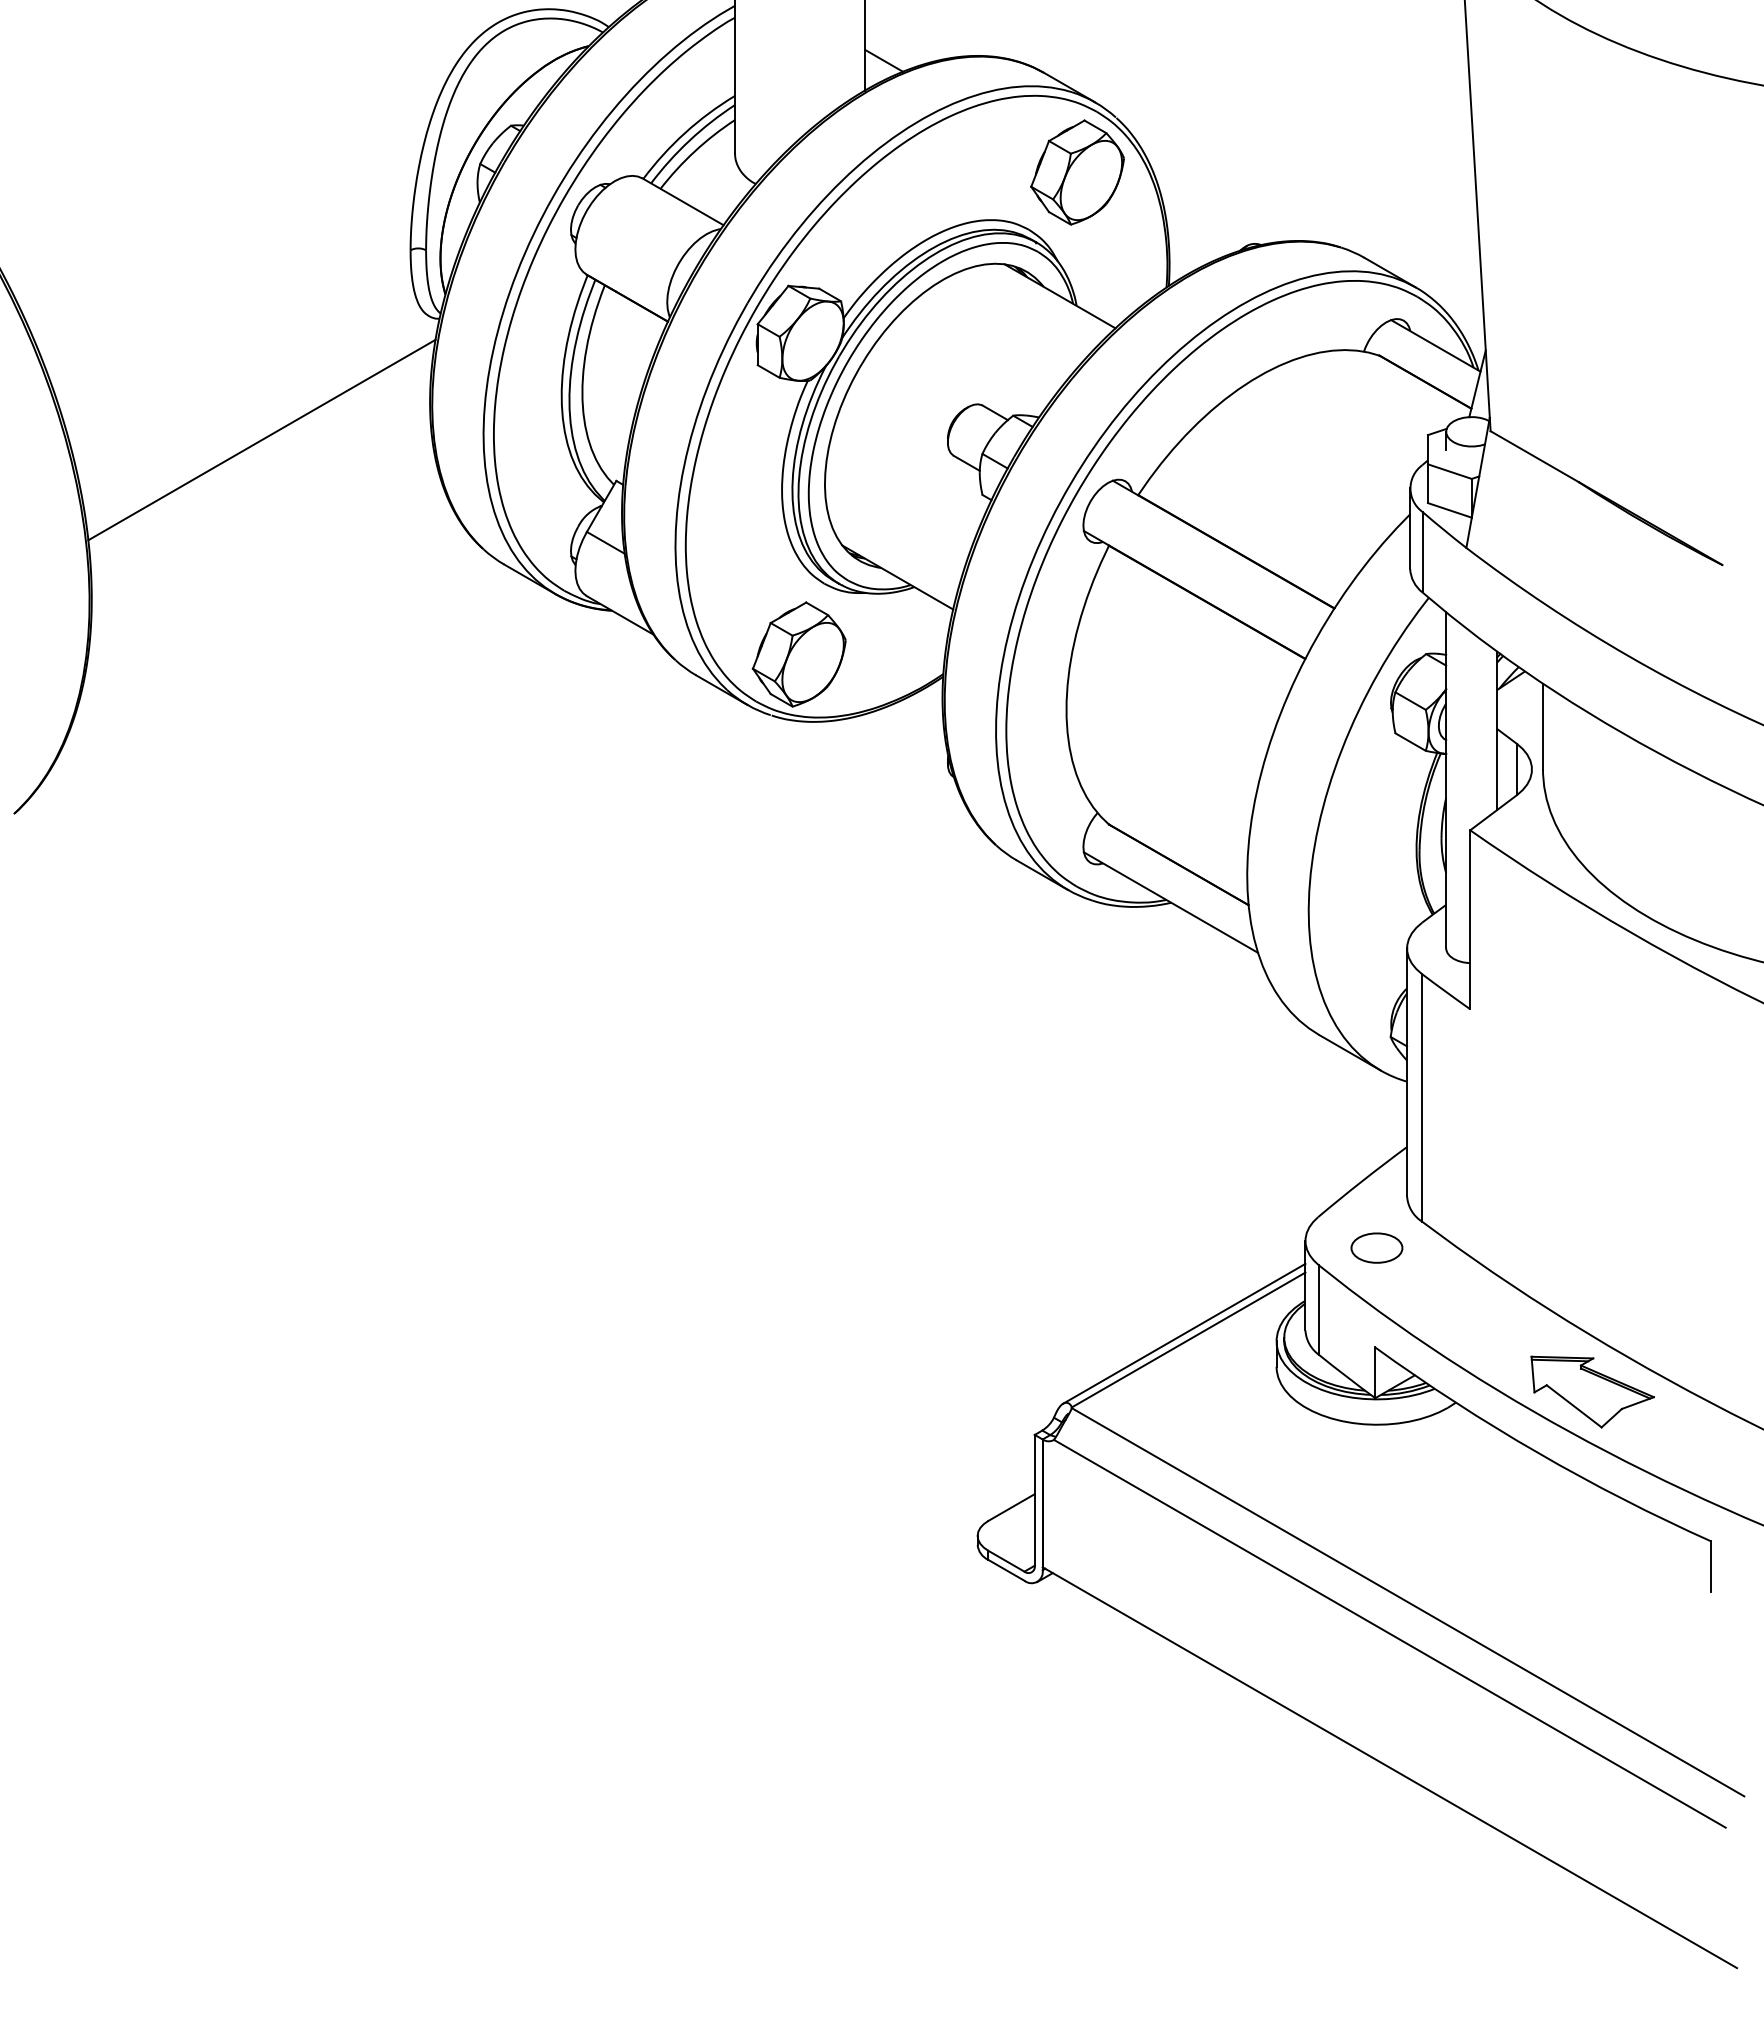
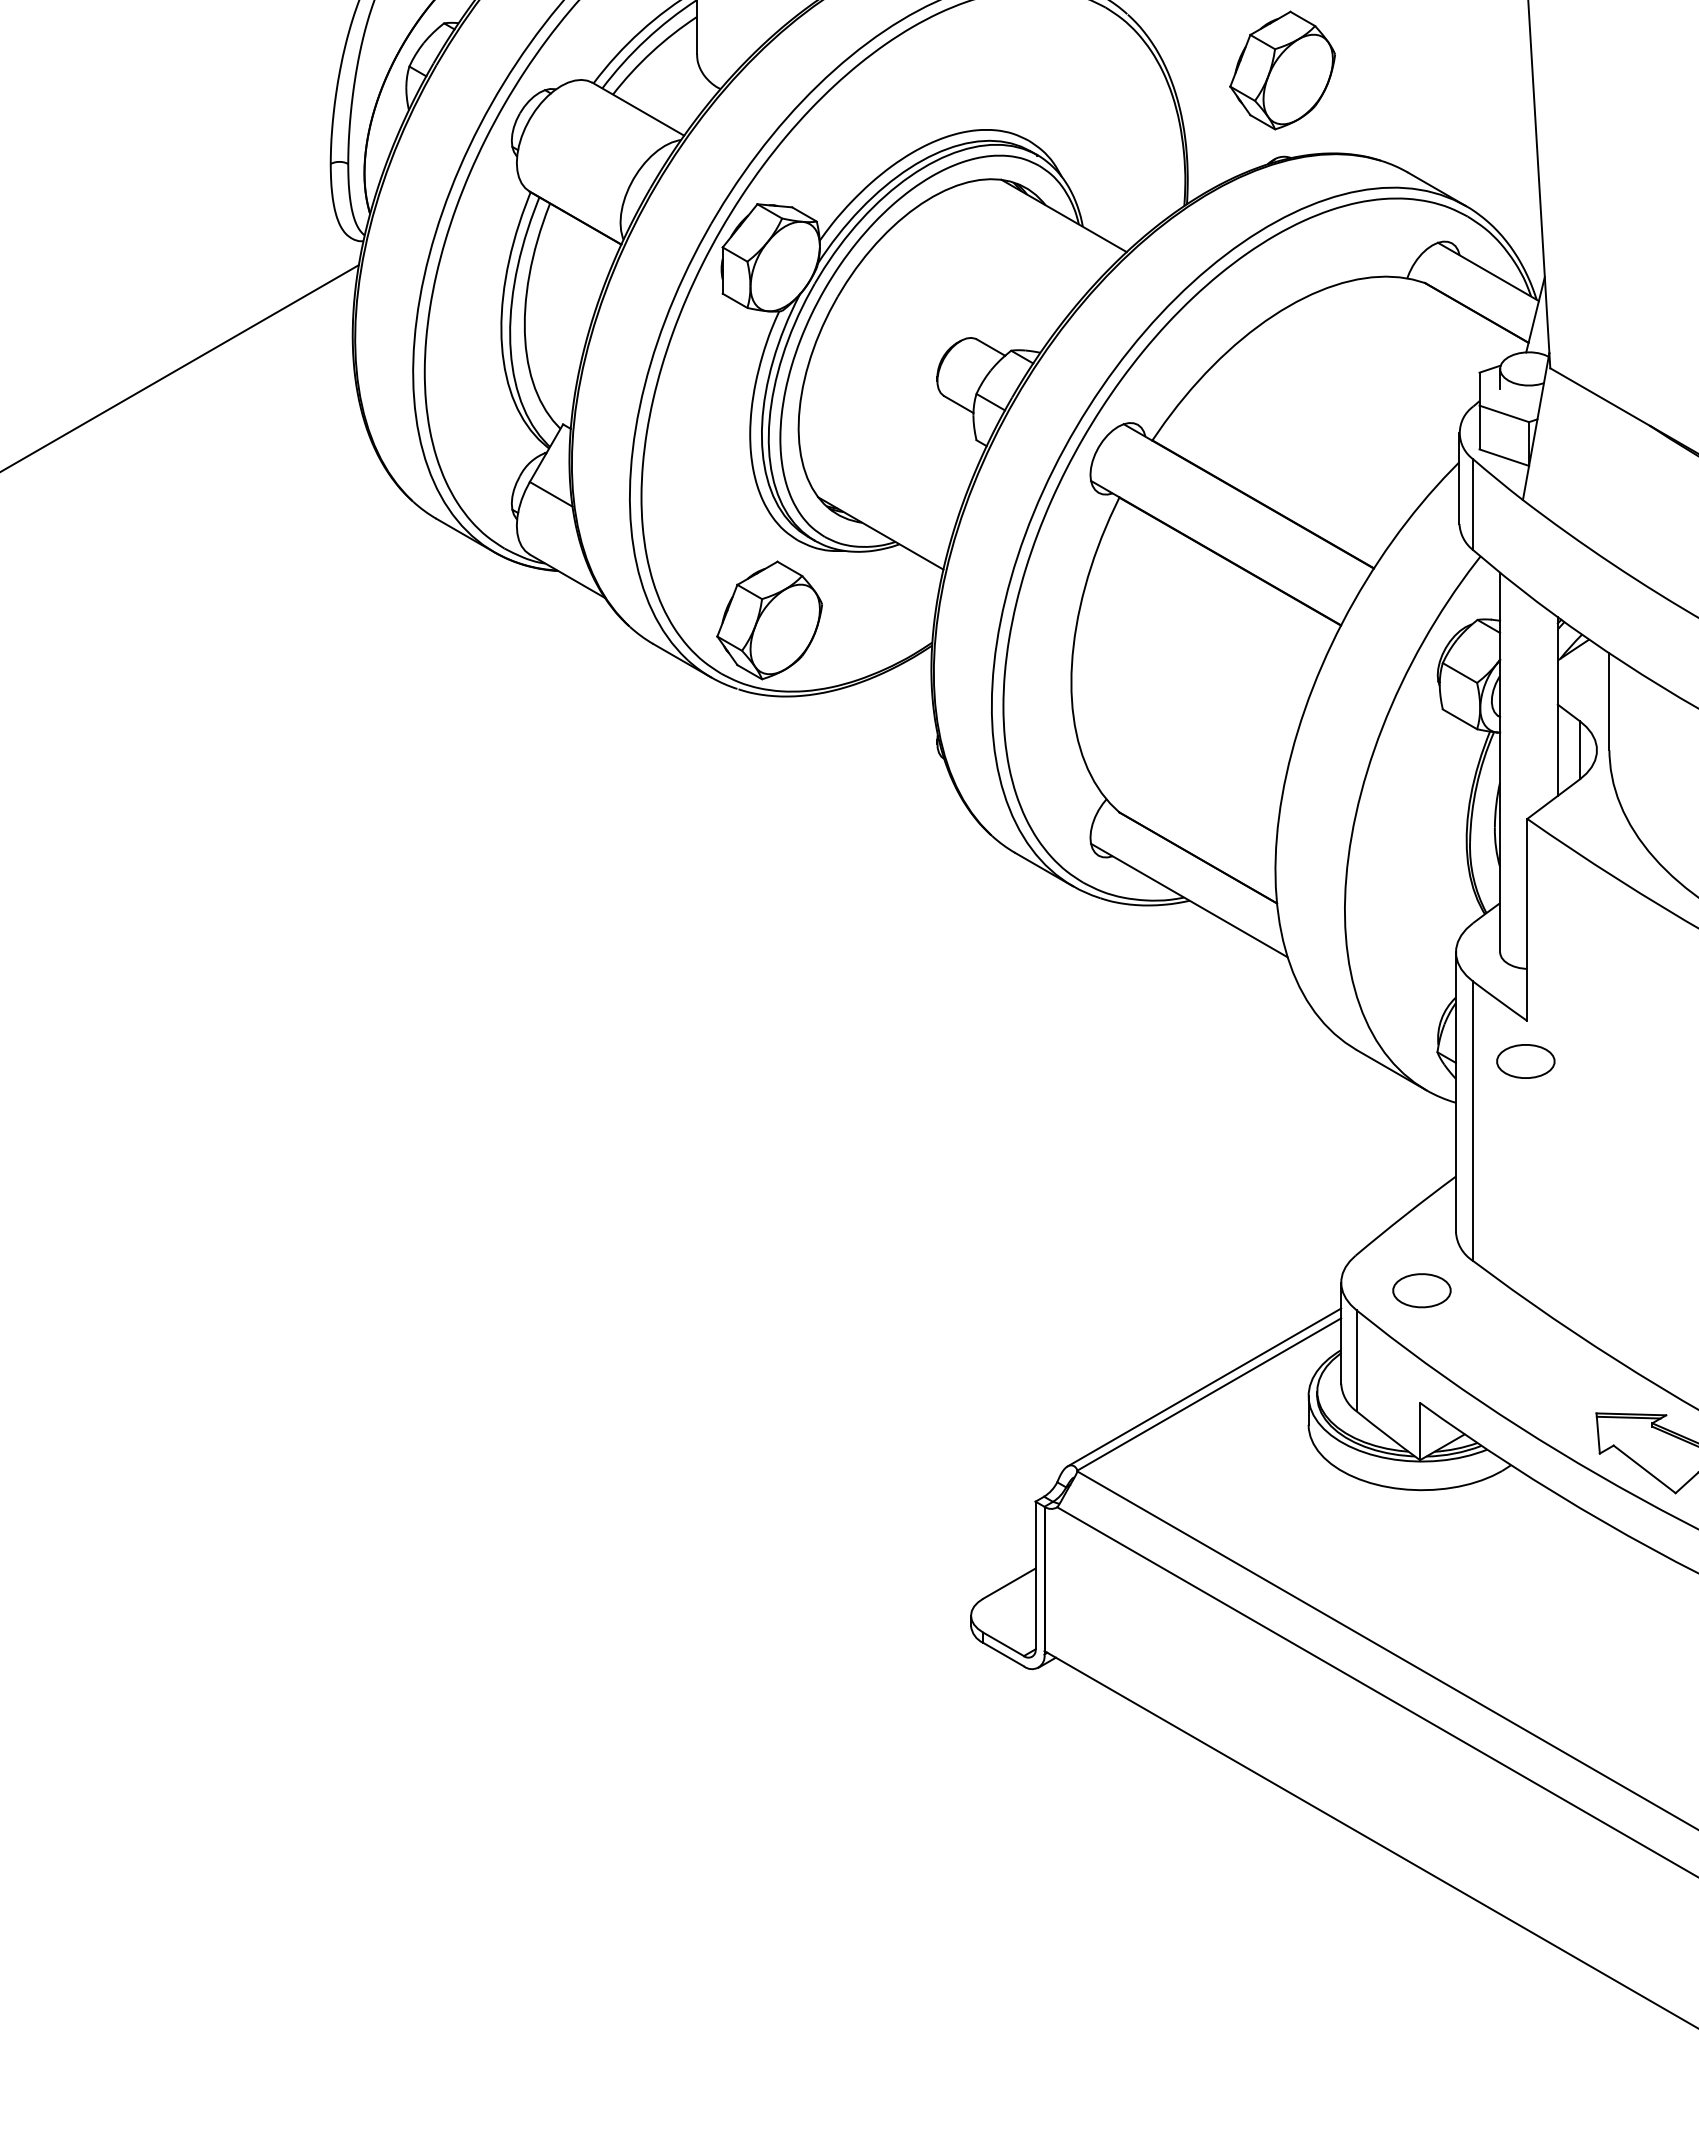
part: (1077, 172) -> (1282, 70), moved
part: (1468, 1044) -> (1525, 1060), added

